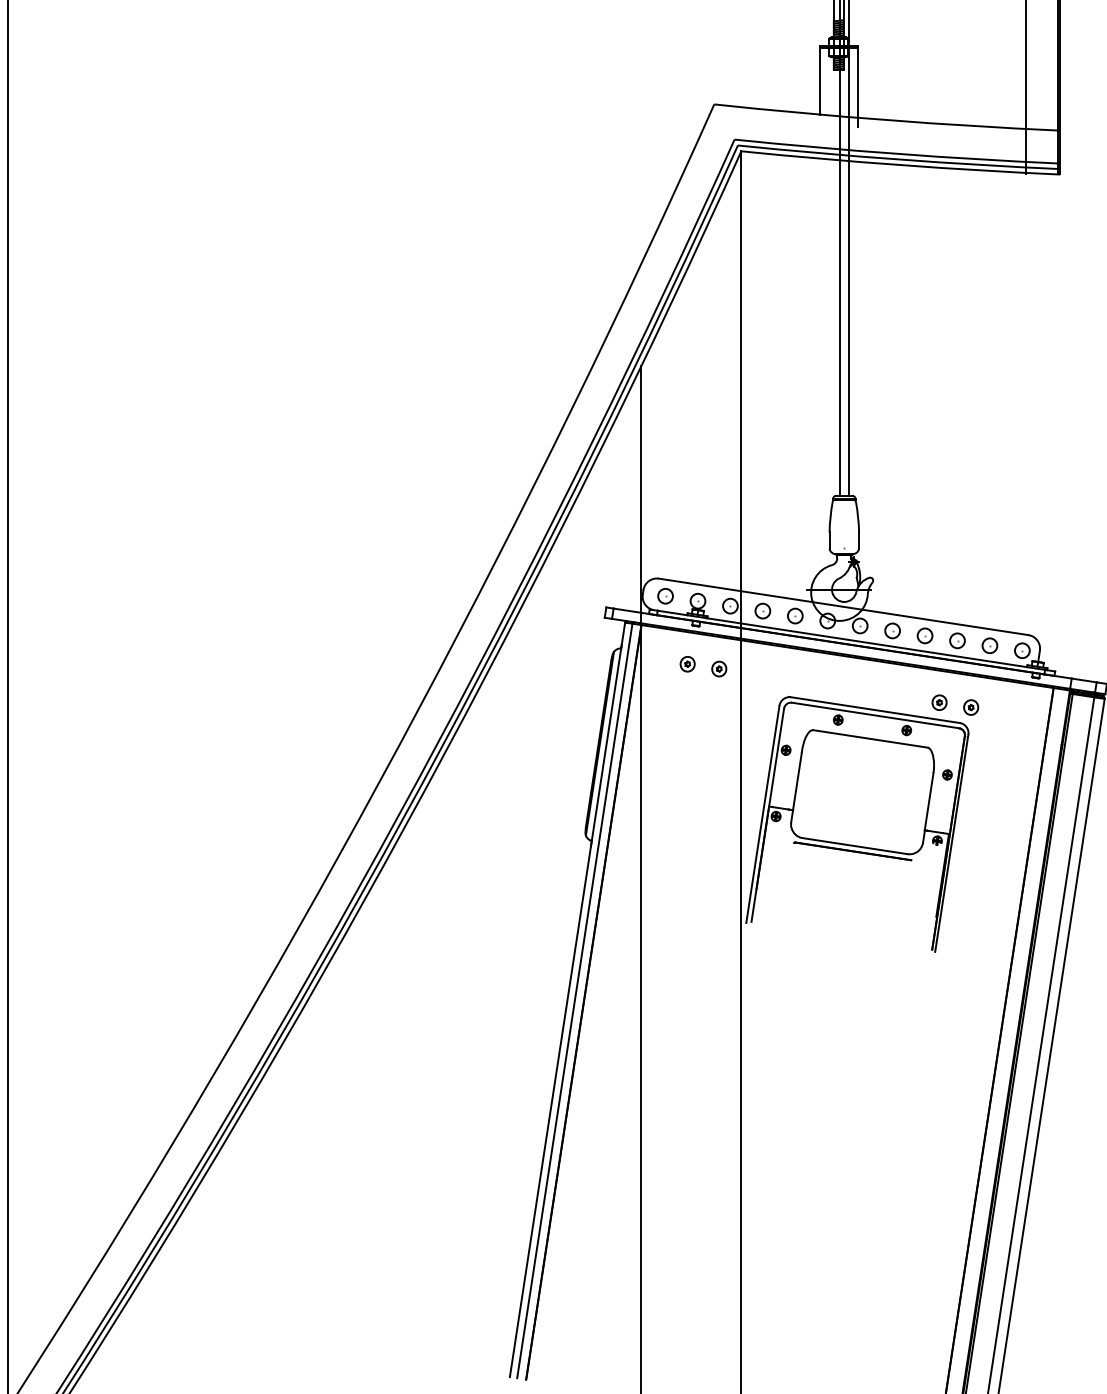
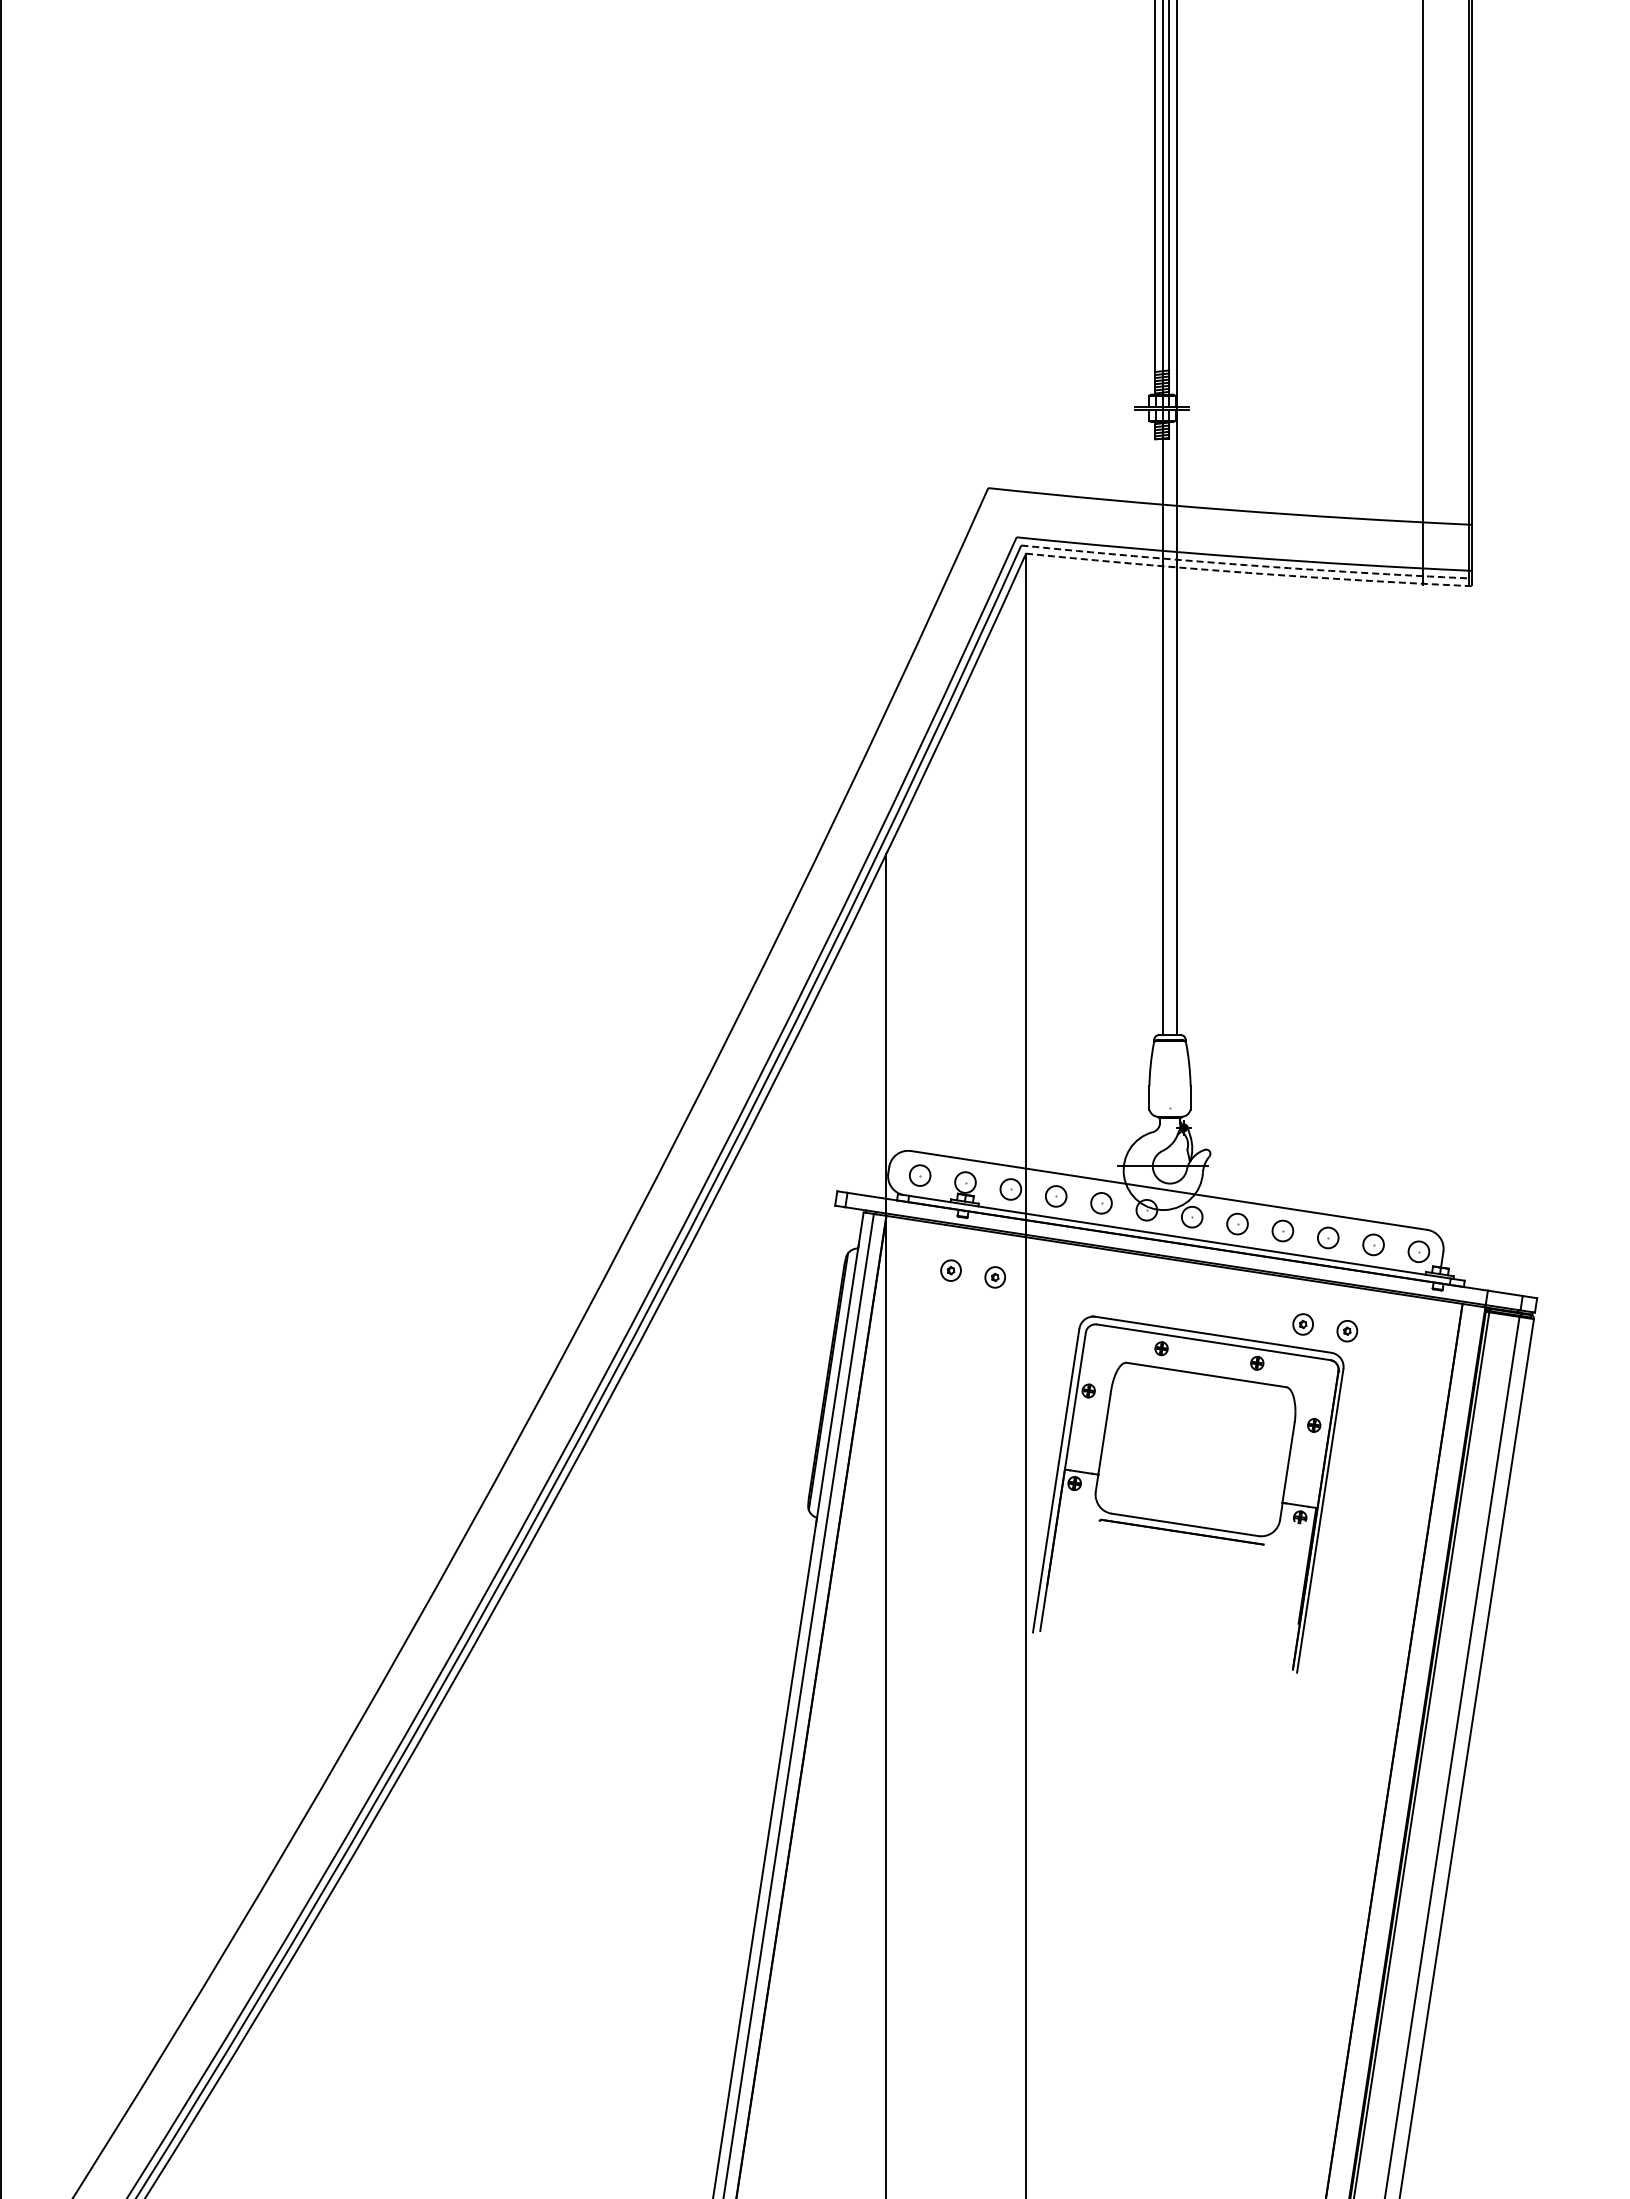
line: (819, 80) -> (1135, 454), removed
line: (858, 86) -> (1189, 463), removed
arc: (899, 159) -> (1246, 565), solid -> dashed
arc: (900, 164) -> (1248, 572), solid -> dashed

